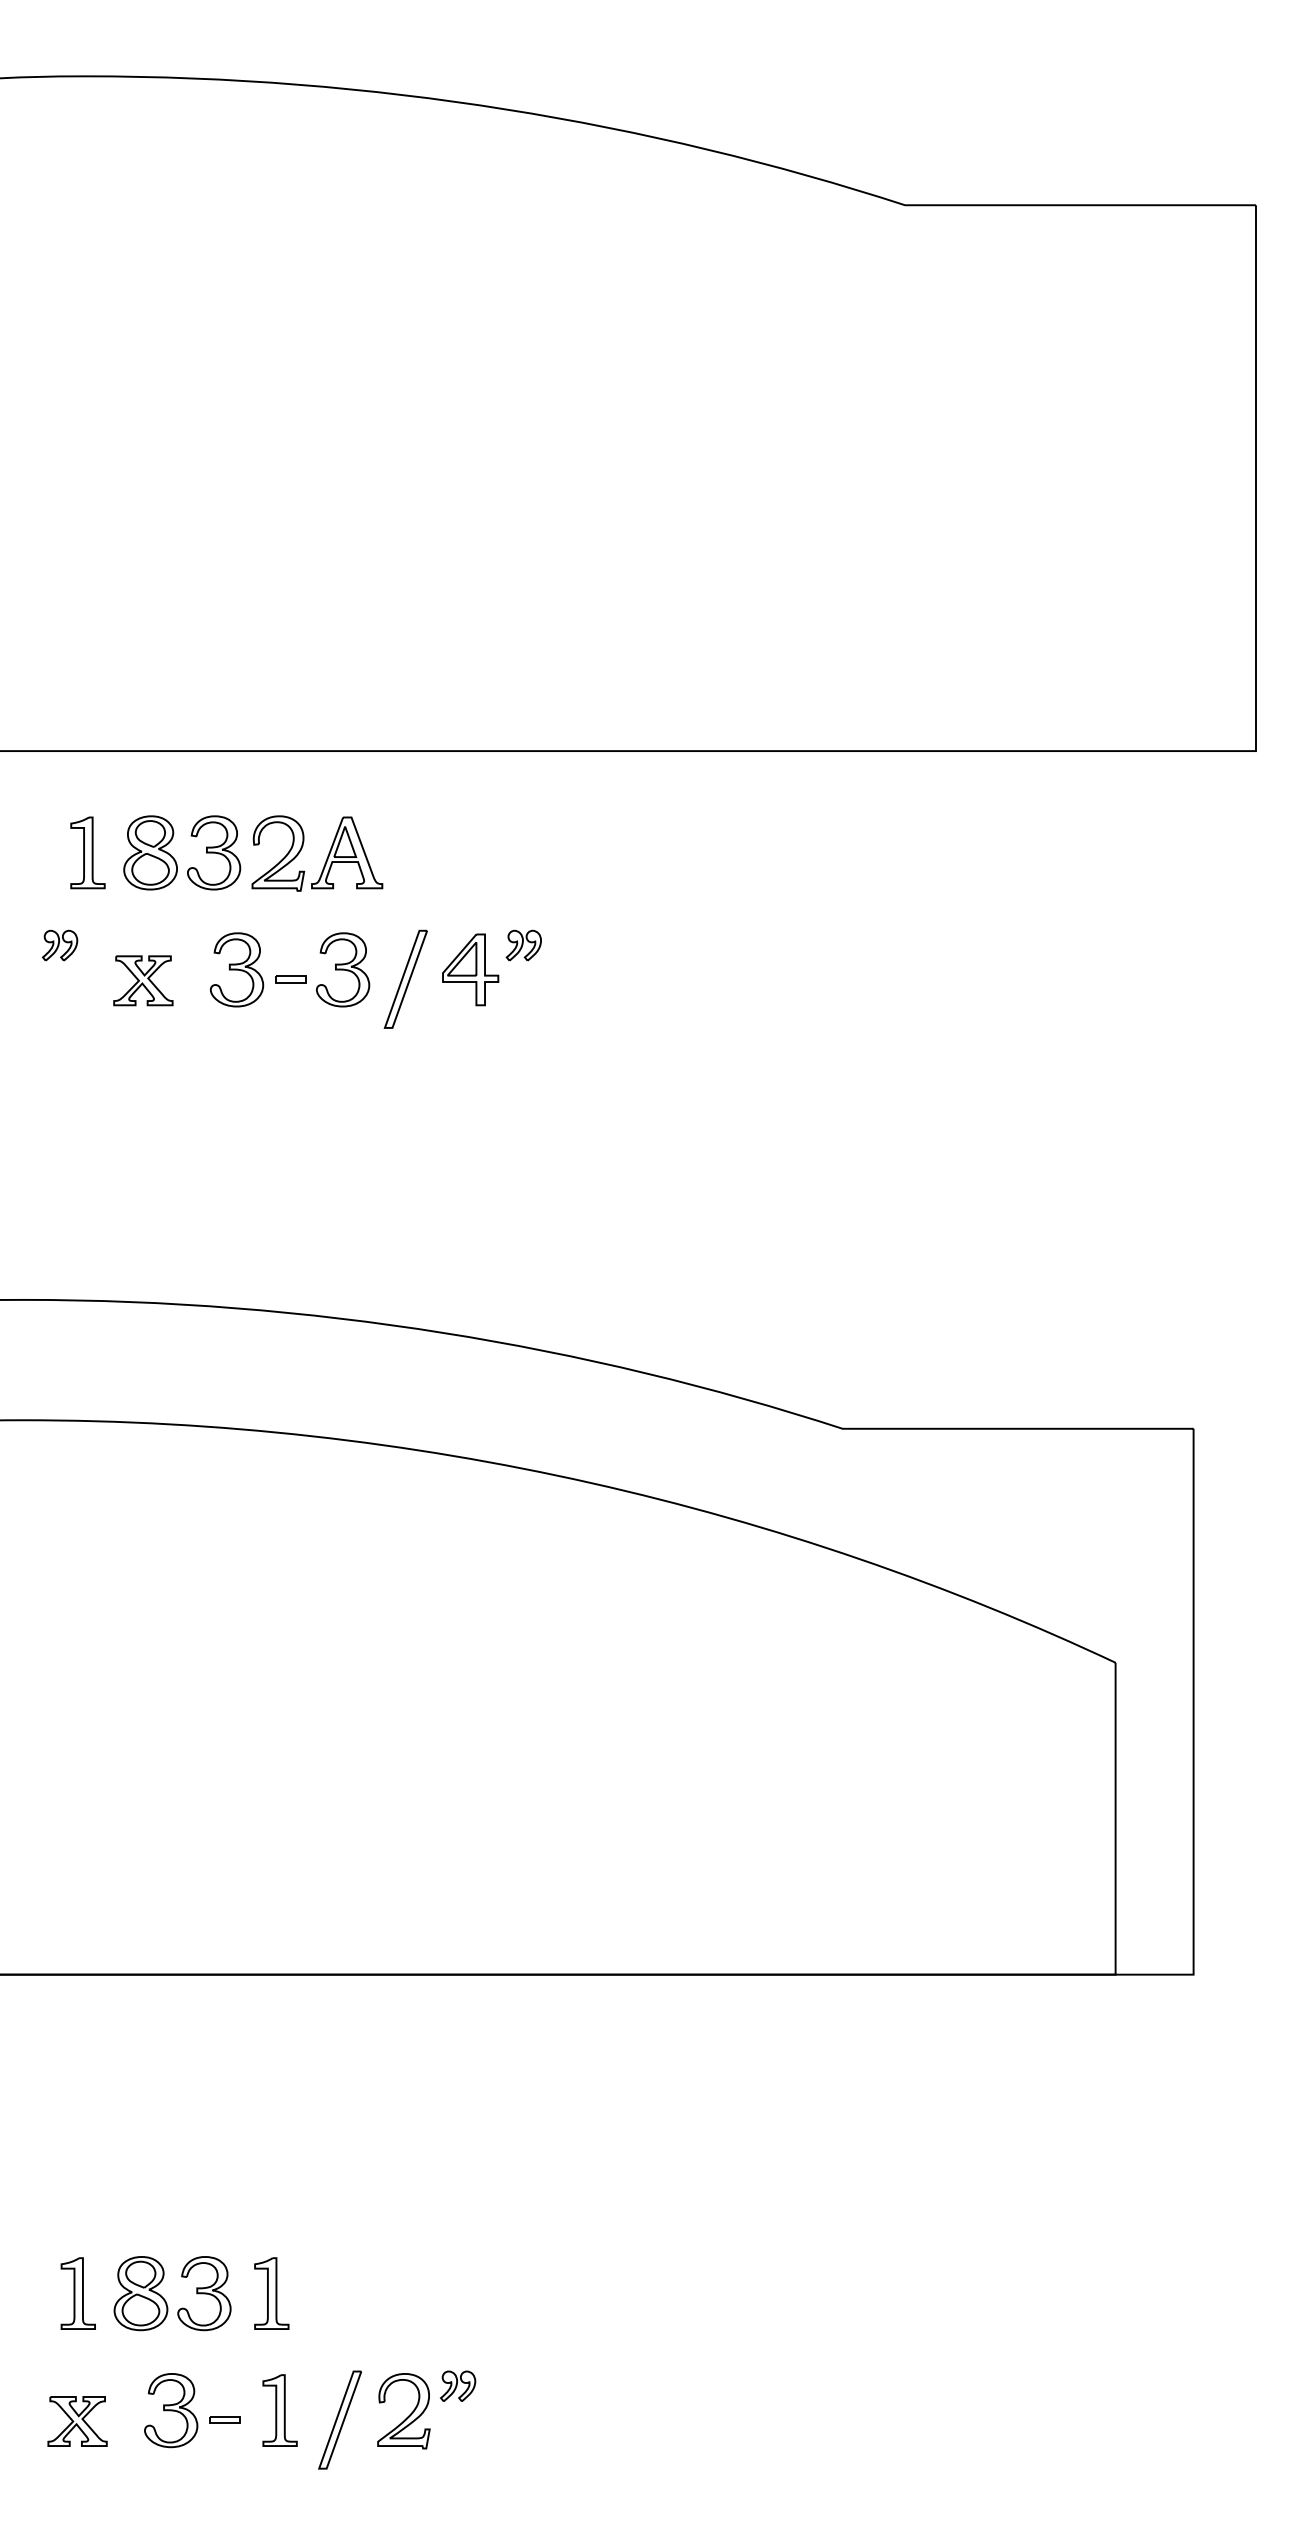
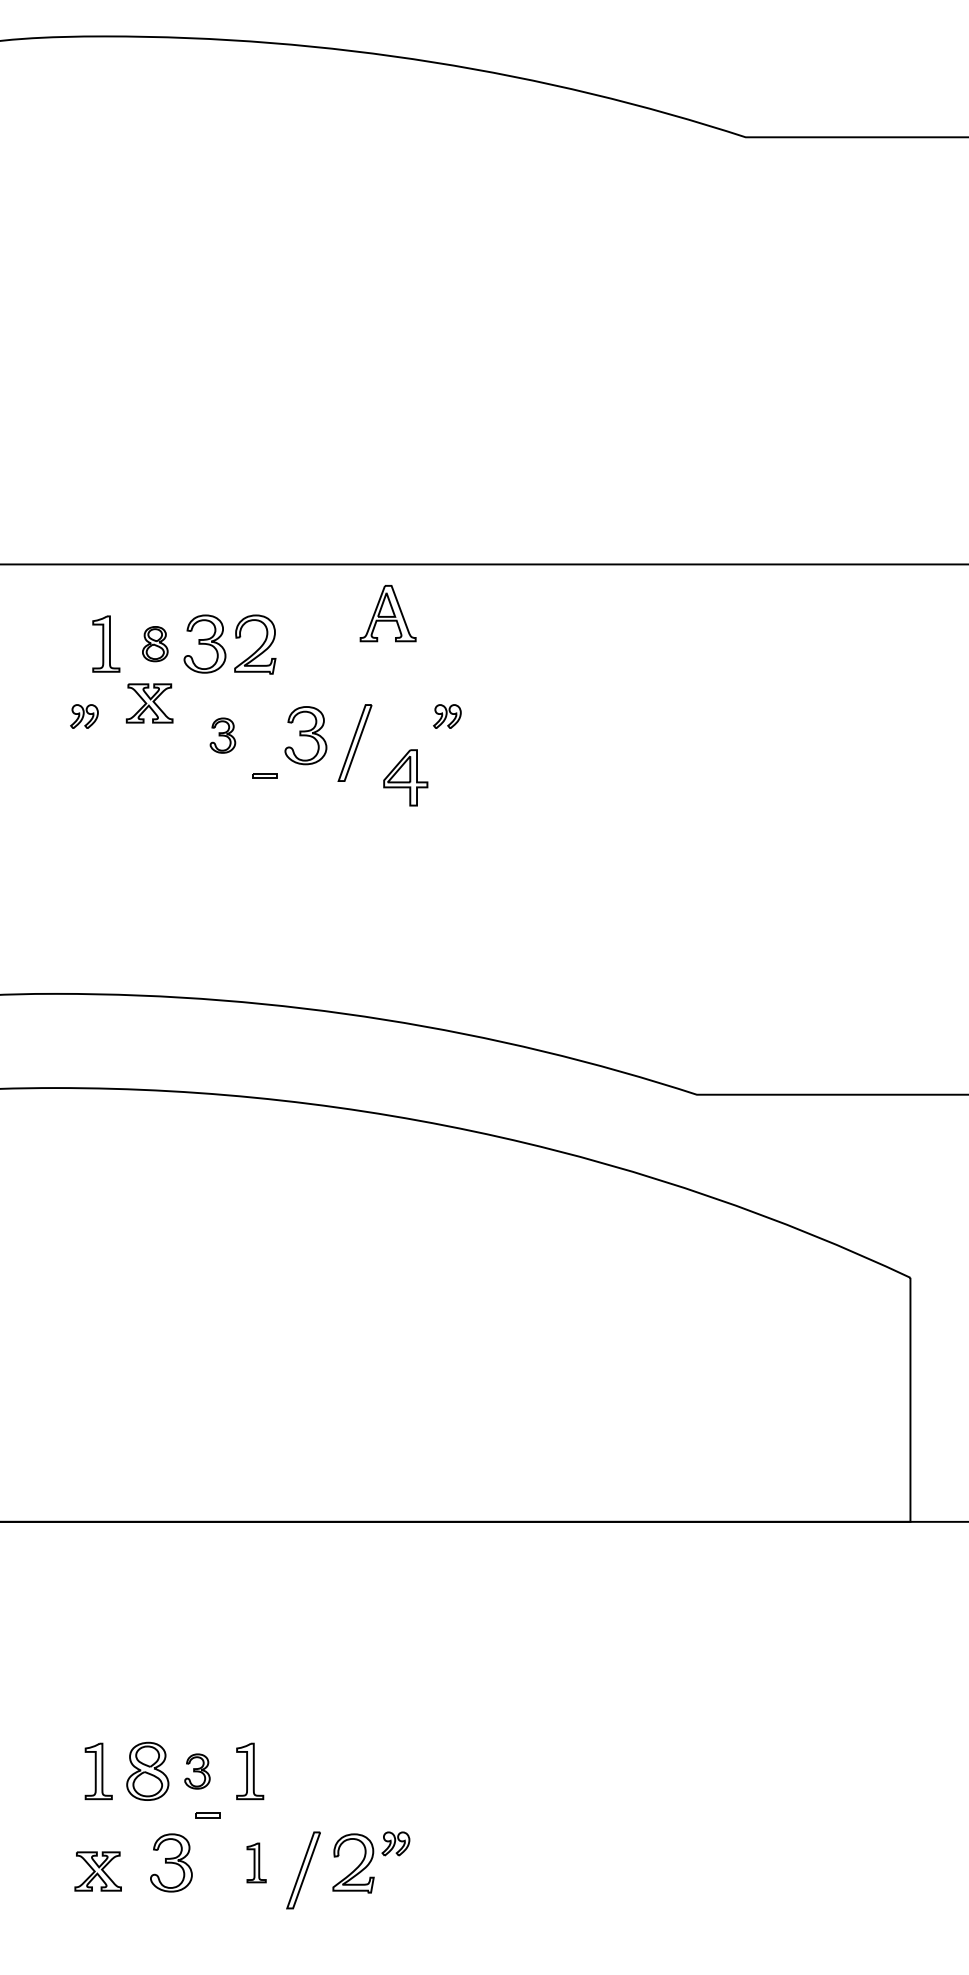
part: (150, 852) -> (155, 643), size x0.6
part: (347, 852) -> (388, 613), moved
part: (236, 969) -> (222, 735), size x0.6
part: (470, 969) -> (405, 777), moved
part: (290, 979) -> (264, 776), moved
part: (143, 980) -> (149, 703), moved
part: (204, 2293) -> (197, 1771), size x0.6
part: (279, 2410) -> (256, 1862), size x0.7
part: (224, 2419) -> (207, 1815), moved

